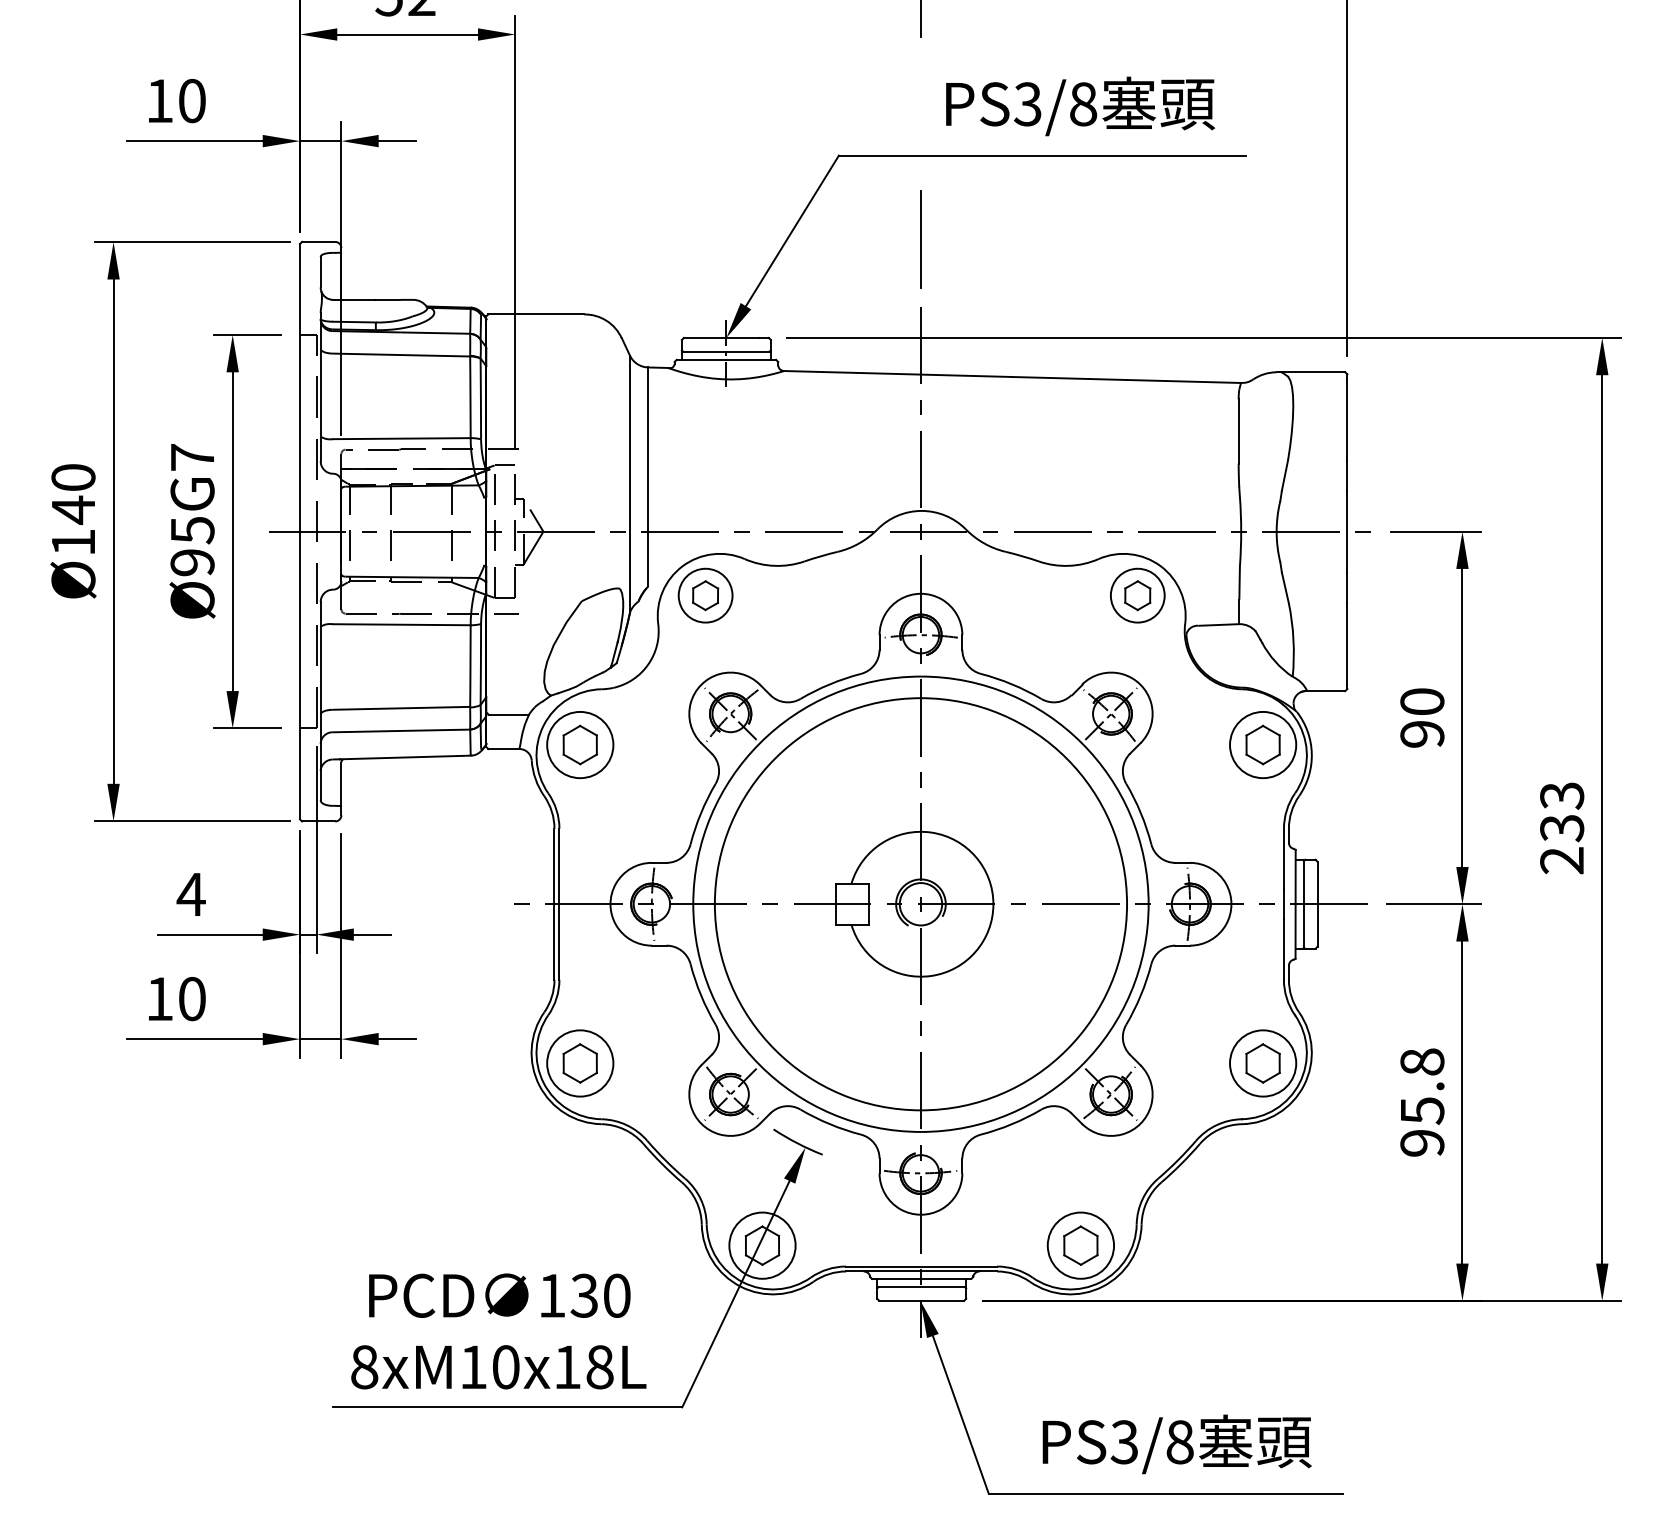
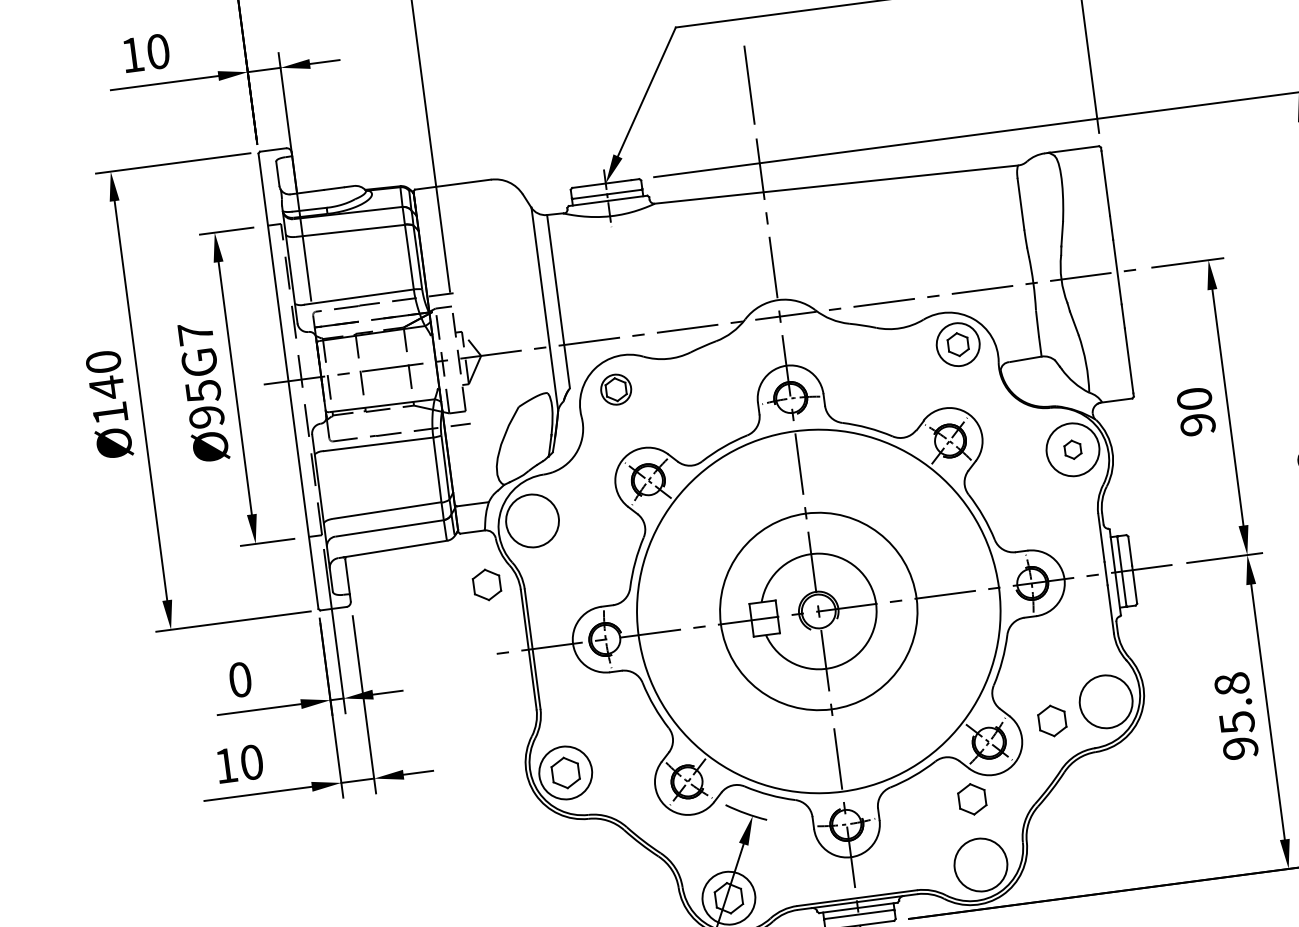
circle: (705, 595) -> (616, 389), size x0.7
part: (579, 744) -> (486, 584), moved
part: (1262, 744) -> (1072, 449), size x0.6
text: (190, 894) -> (239, 679), 4 -> 0
circle: (920, 904) -> (818, 611), size x0.6
part: (1262, 1063) -> (1051, 721), moved
part: (1080, 1245) -> (971, 799), moved

